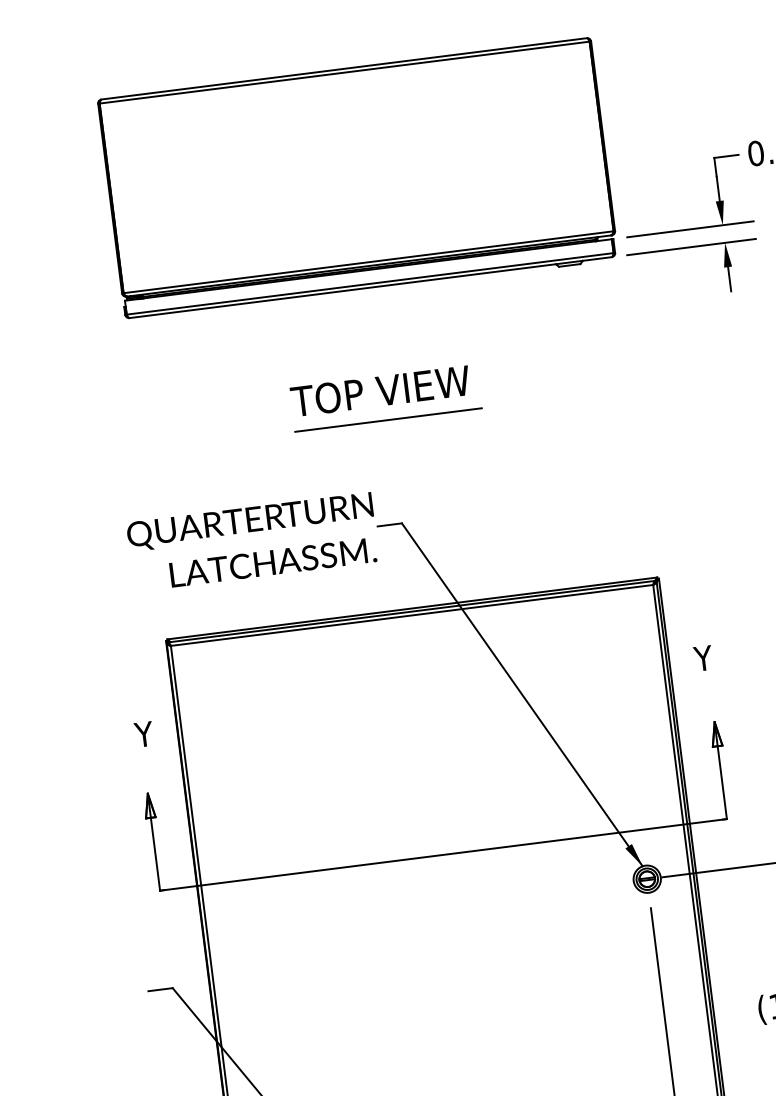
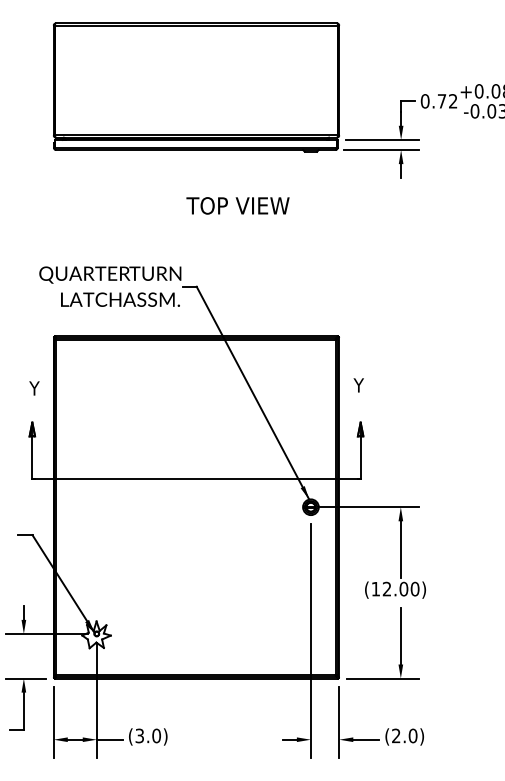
text: (379, 390) -> (237, 205), moved
line: (388, 419) -> (196, 226), removed

